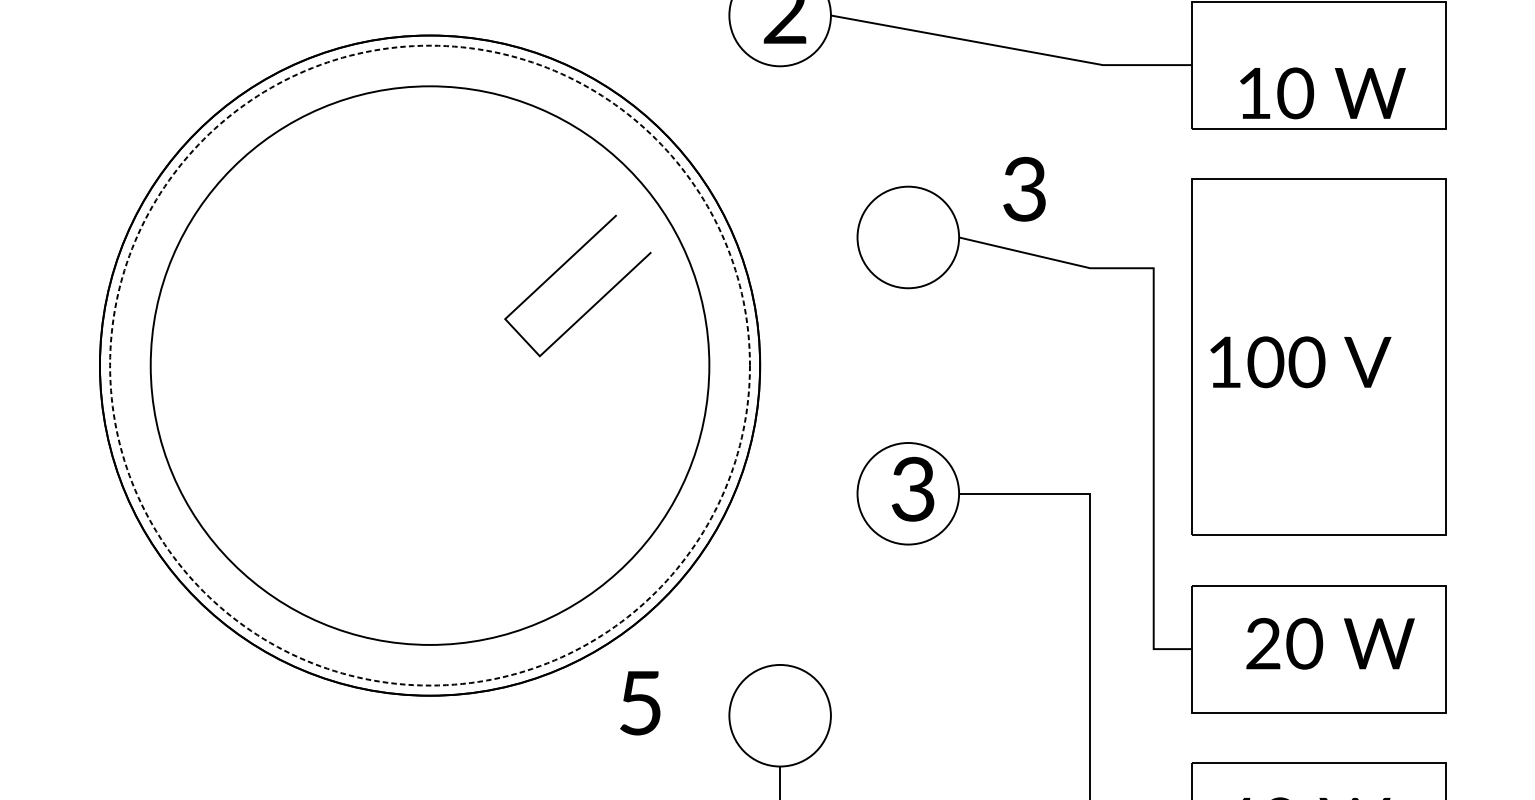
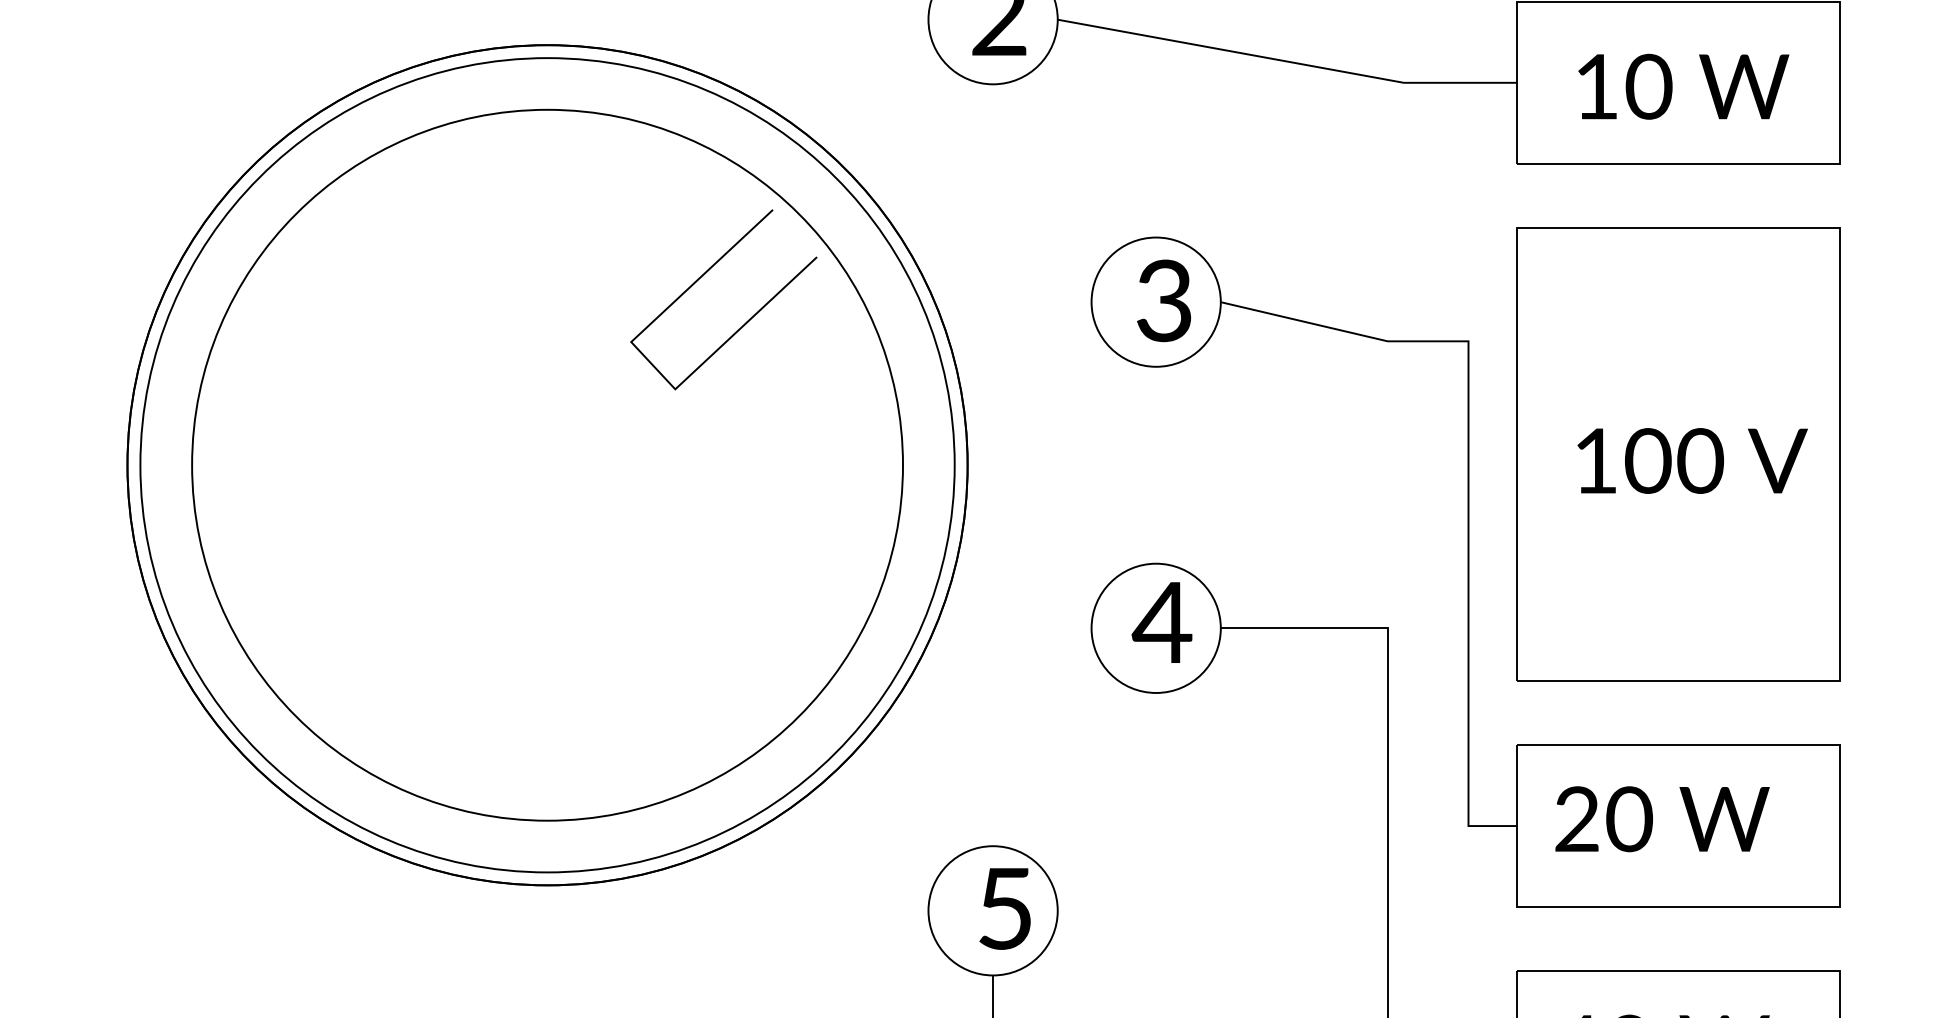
text: (1322, 93) -> (1683, 86), moved
text: (1024, 189) -> (1163, 300), moved
line: (562, 266) -> (704, 275), moved
text: (1300, 361) -> (1692, 460), moved
circle: (429, 365) -> (547, 465), dashed -> solid
text: (912, 489) -> (1161, 622), 3 -> 4
text: (1330, 643) -> (1662, 819), moved
text: (639, 702) -> (1004, 908), moved

